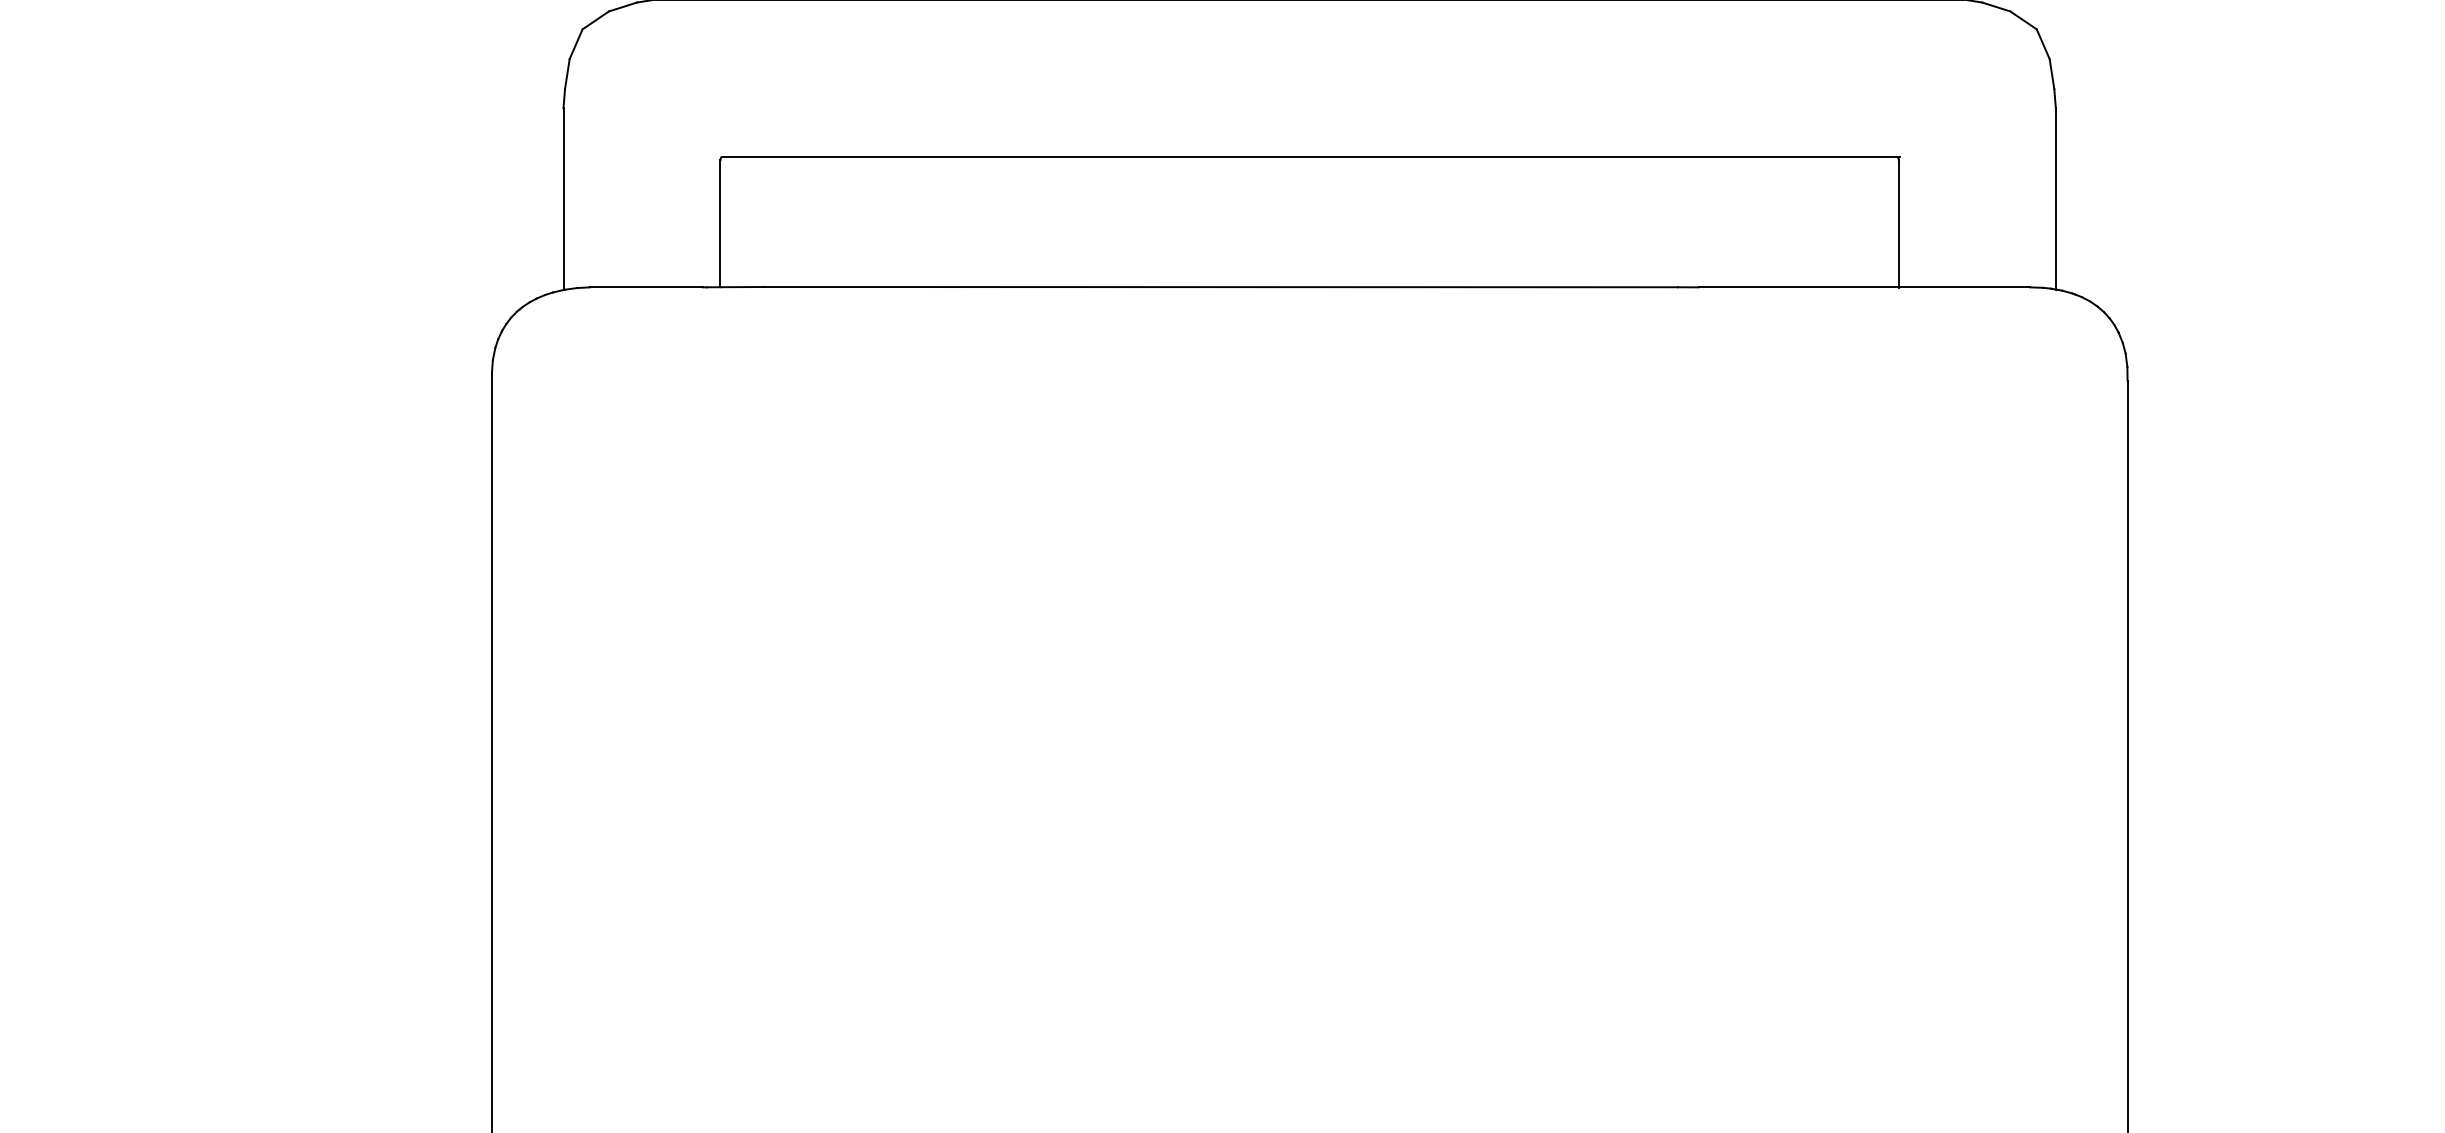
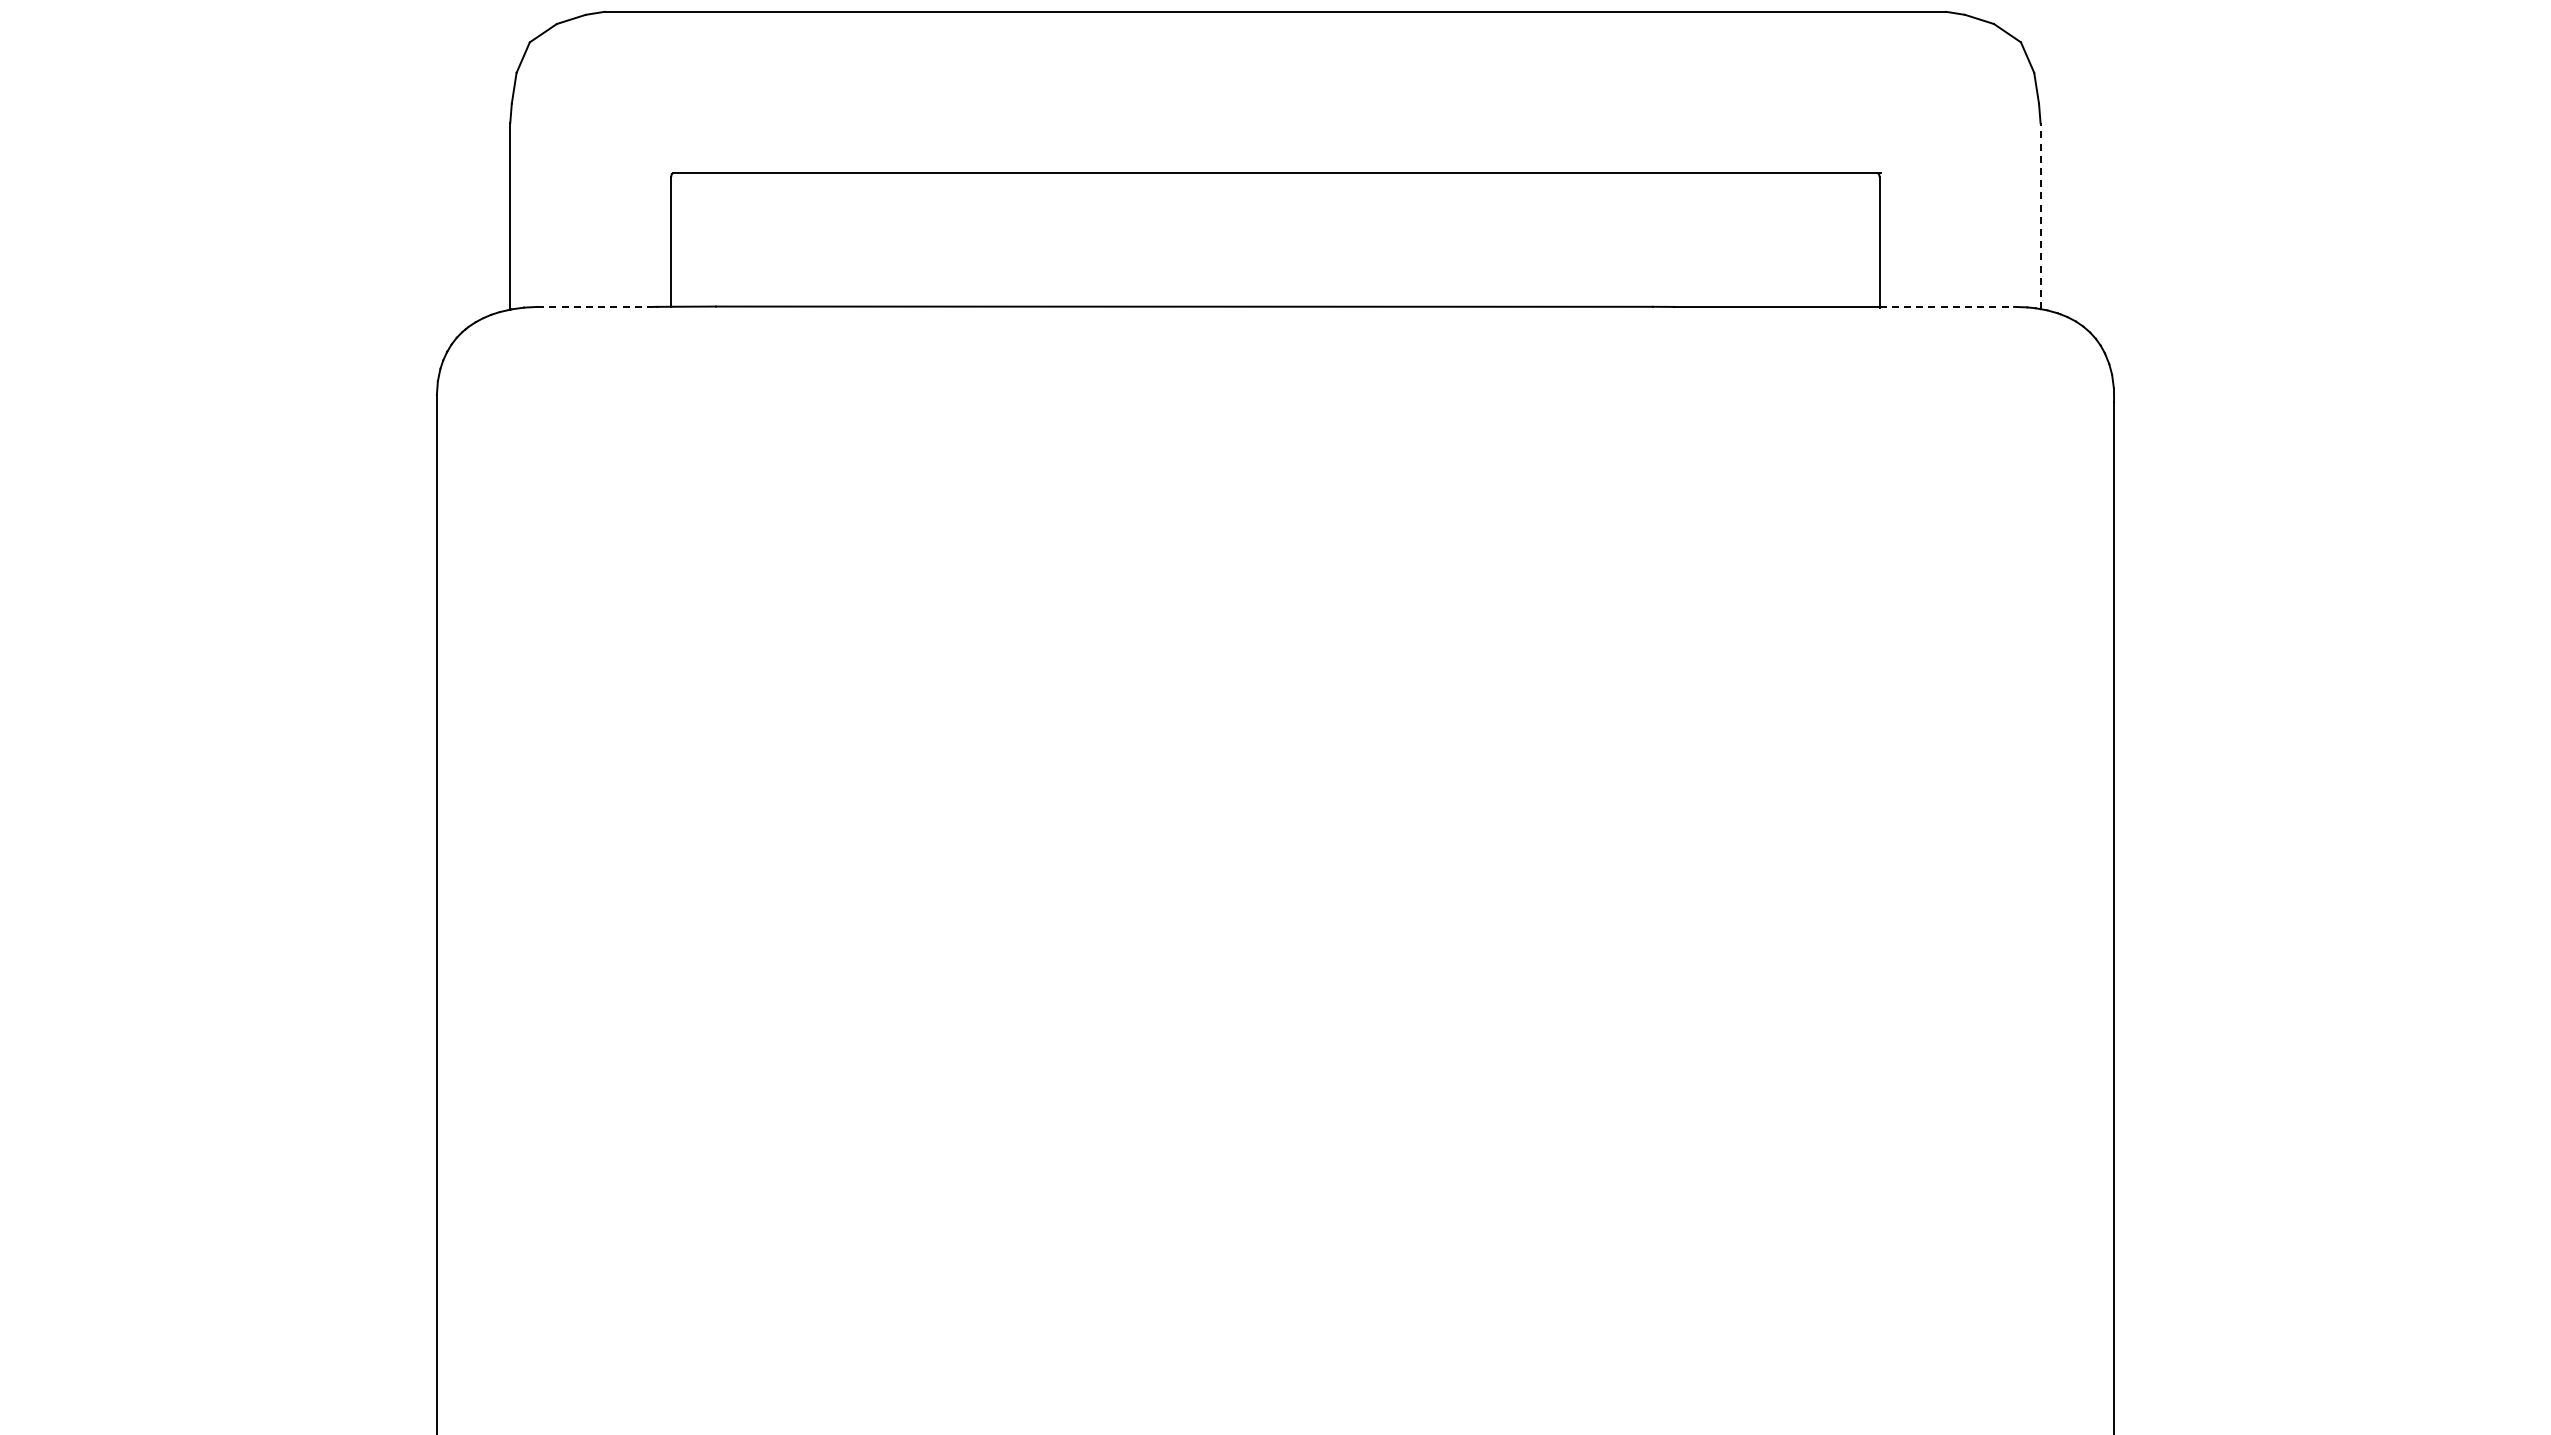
line: (2055, 199) -> (2040, 216), solid -> dashed
line: (646, 286) -> (595, 306), solid -> dashed
line: (1965, 286) -> (1947, 306), solid -> dashed

